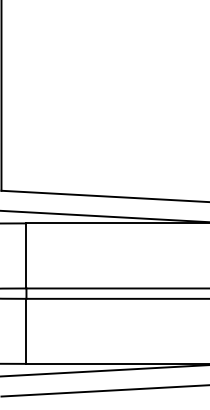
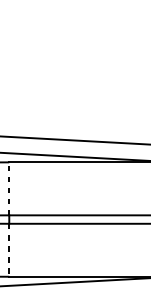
line: (26, 255) -> (9, 188), solid -> dashed
line: (26, 331) -> (9, 250), solid -> dashed

